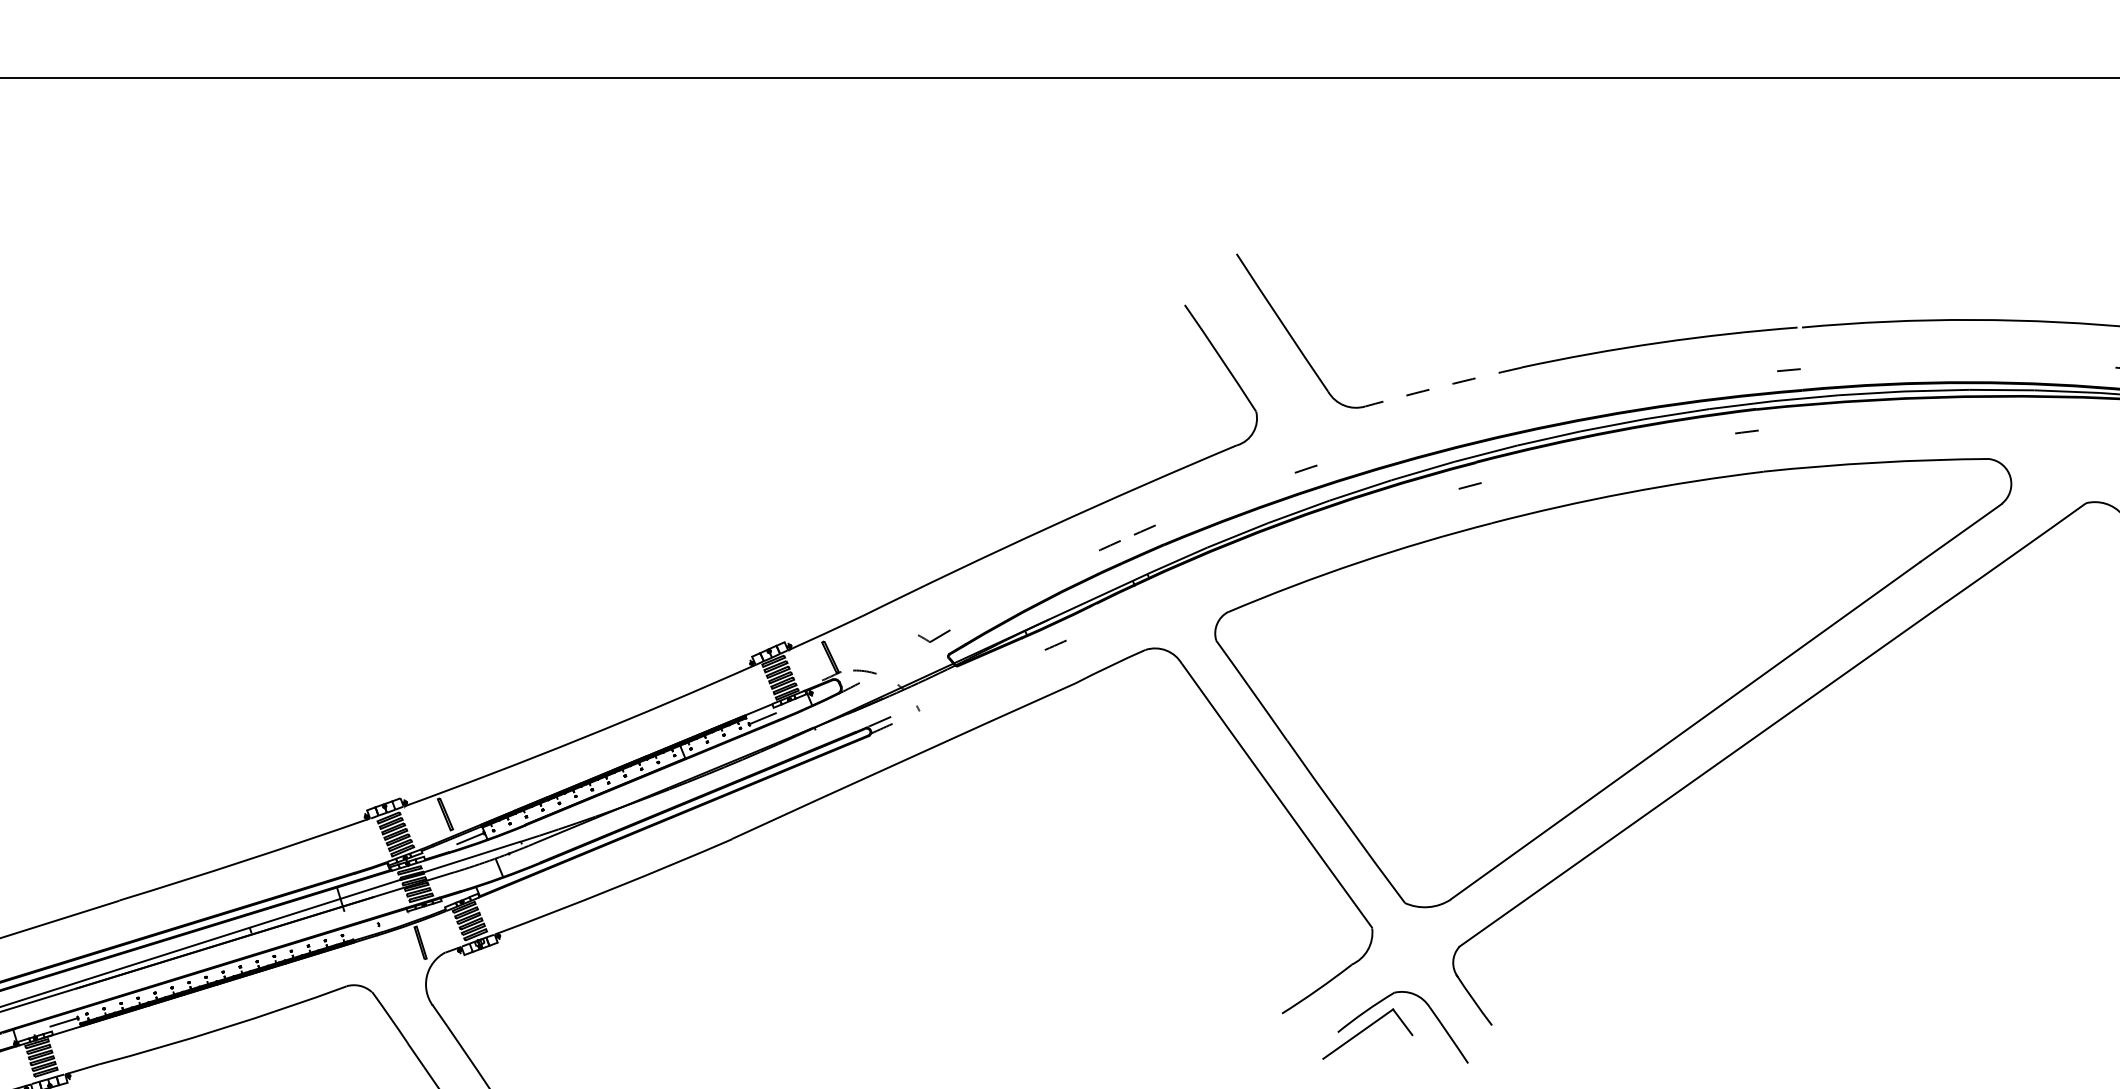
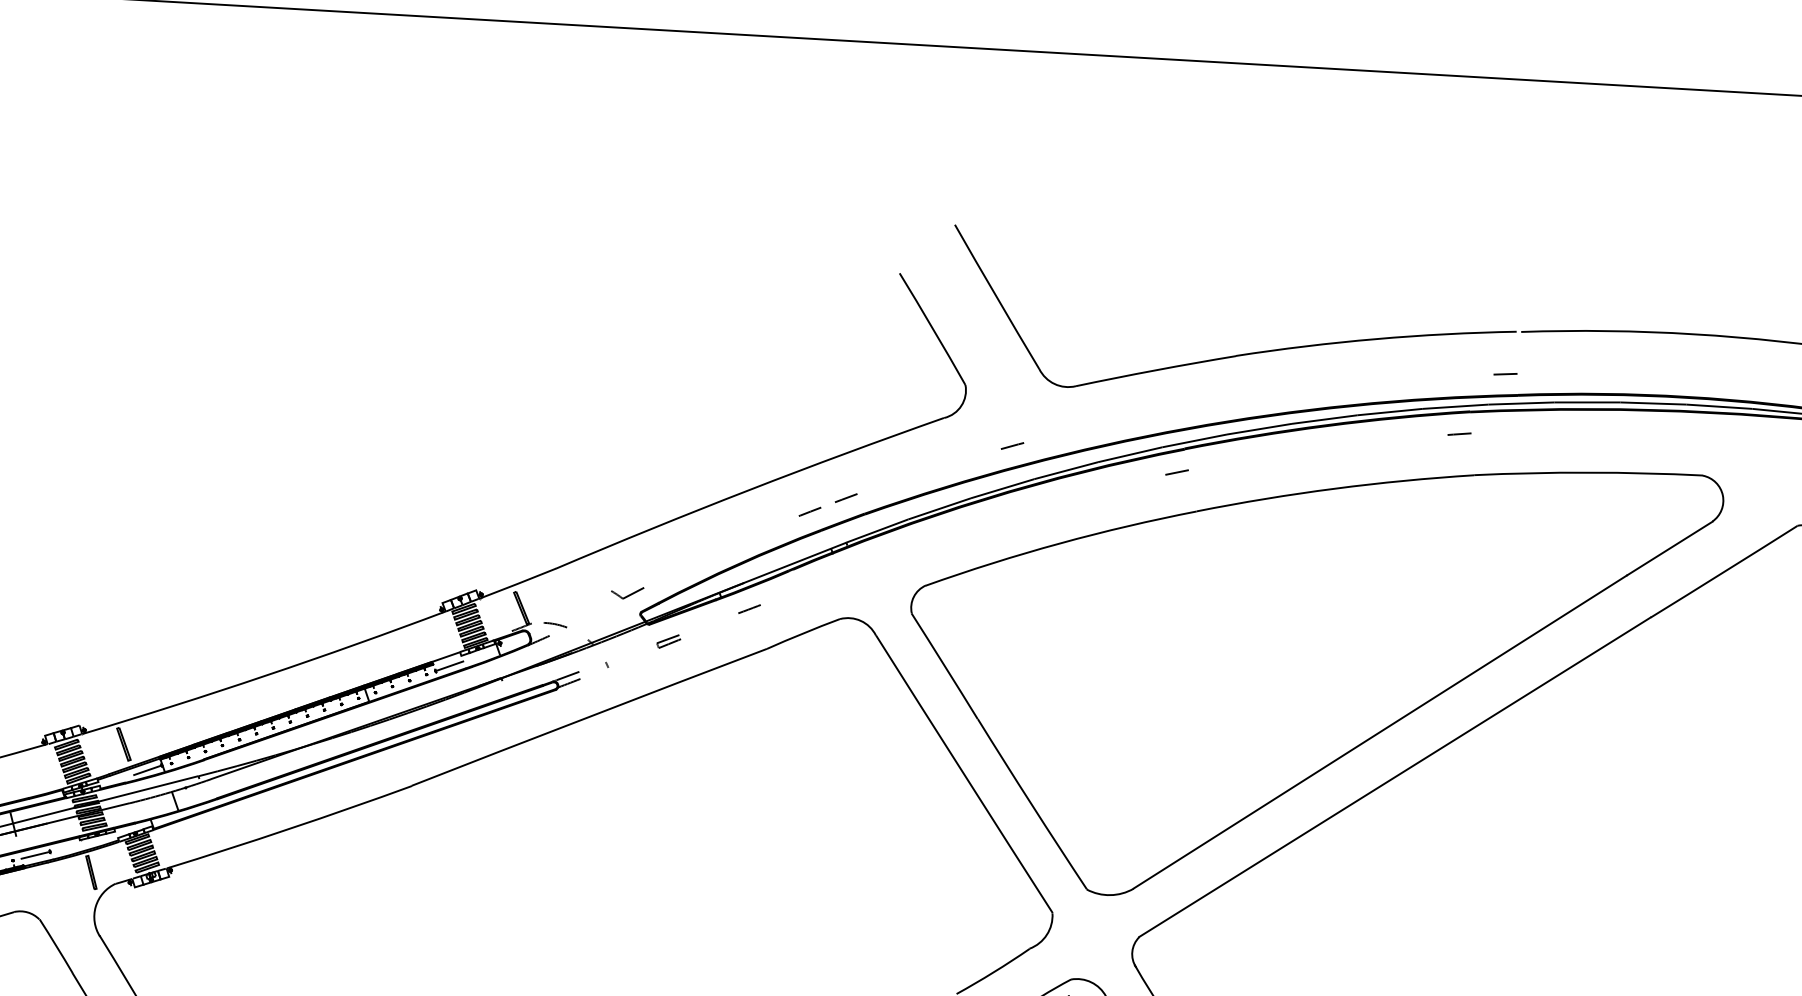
arc: (1443, 386) -> (1155, 370), dashed -> solid
part: (977, 681) -> (668, 641), added
line: (364, 928) -> (35, 854), added

